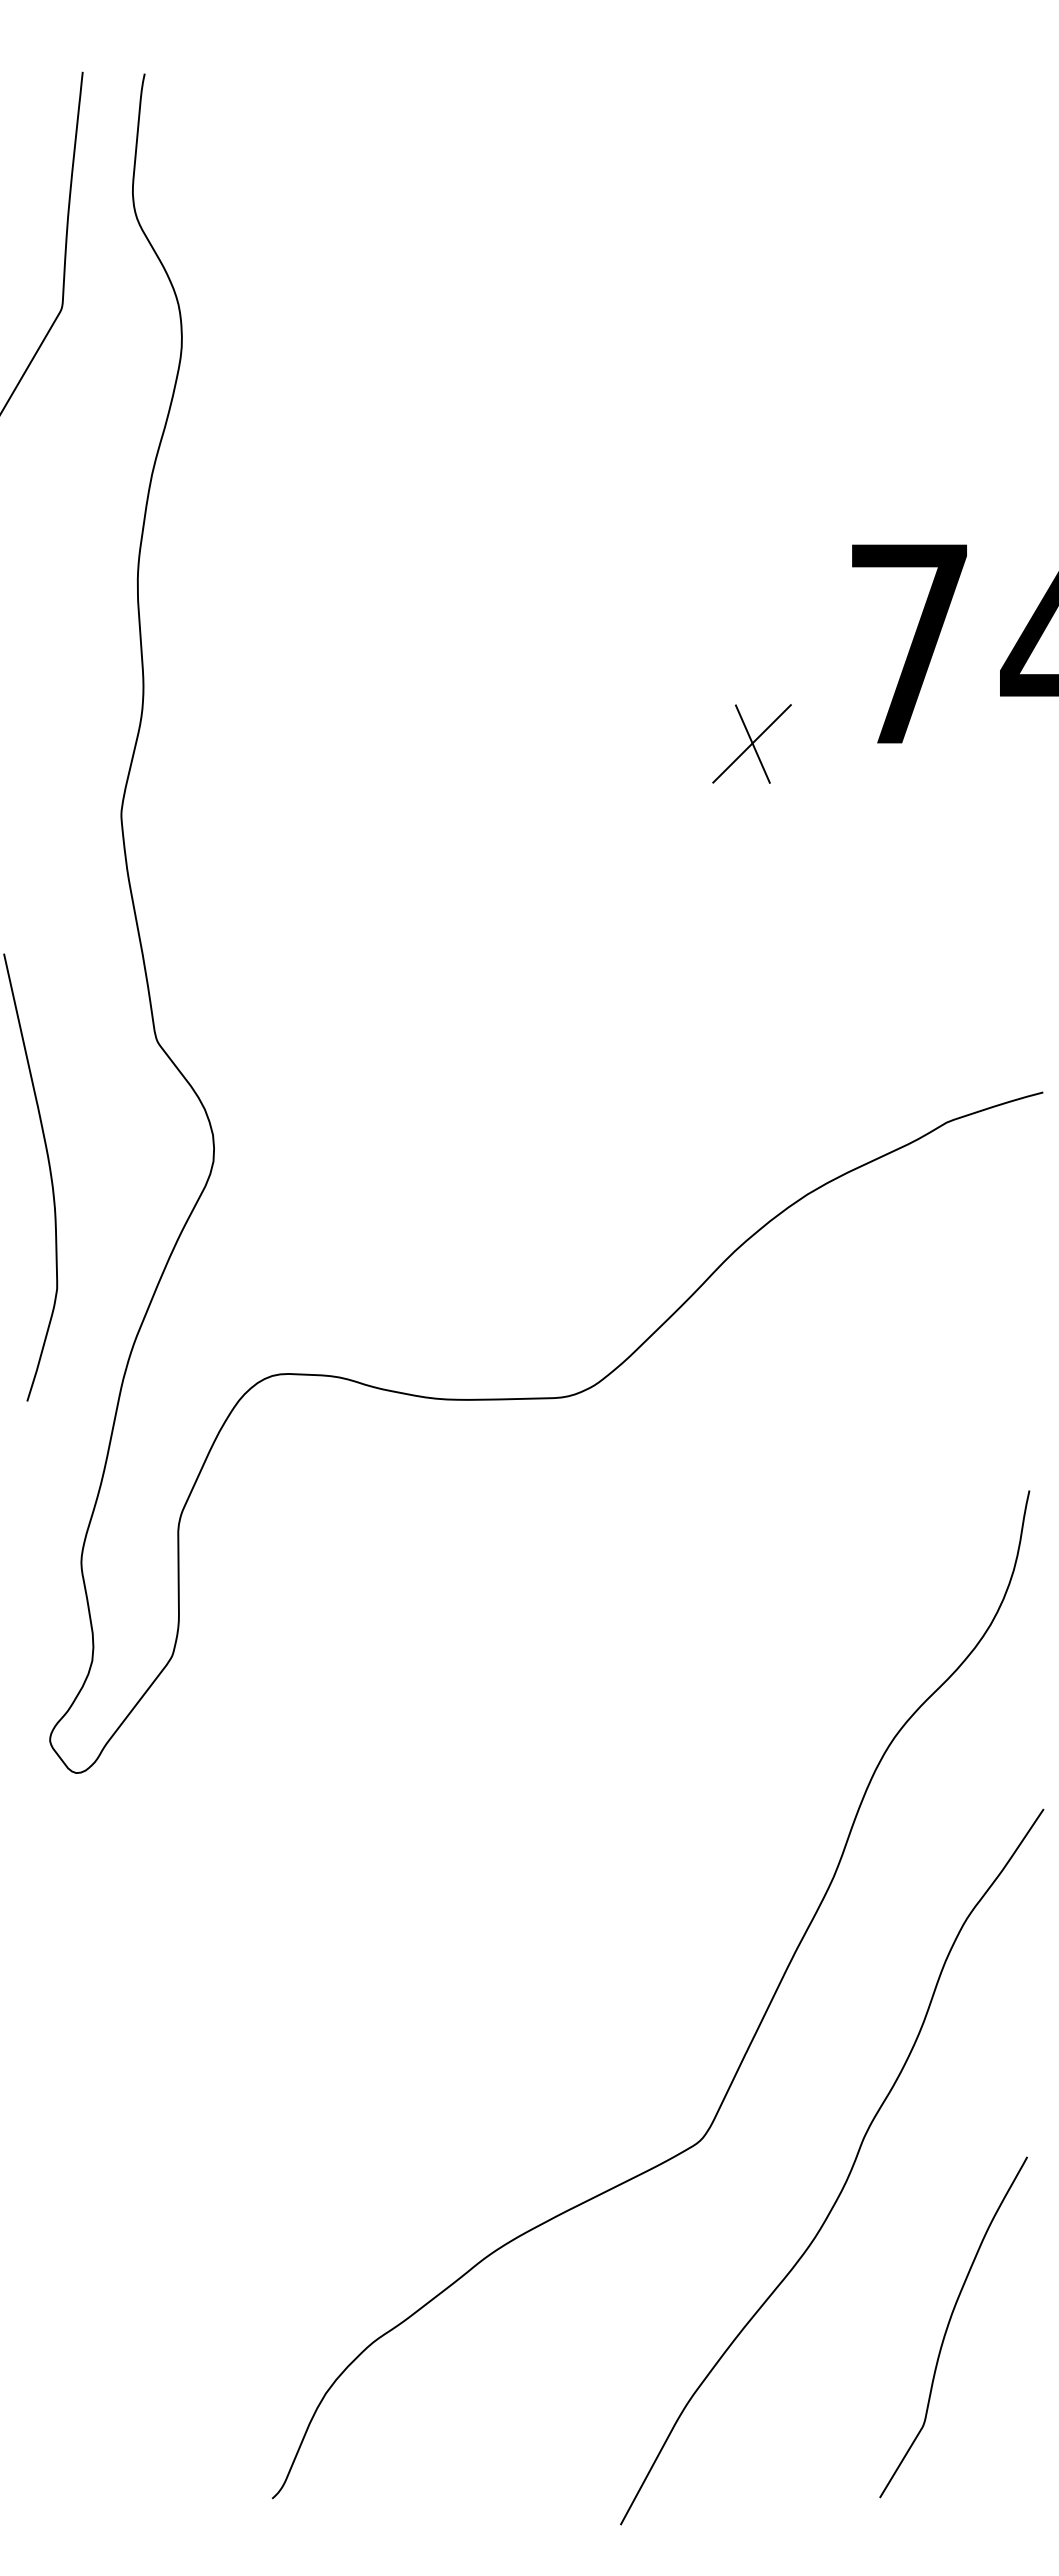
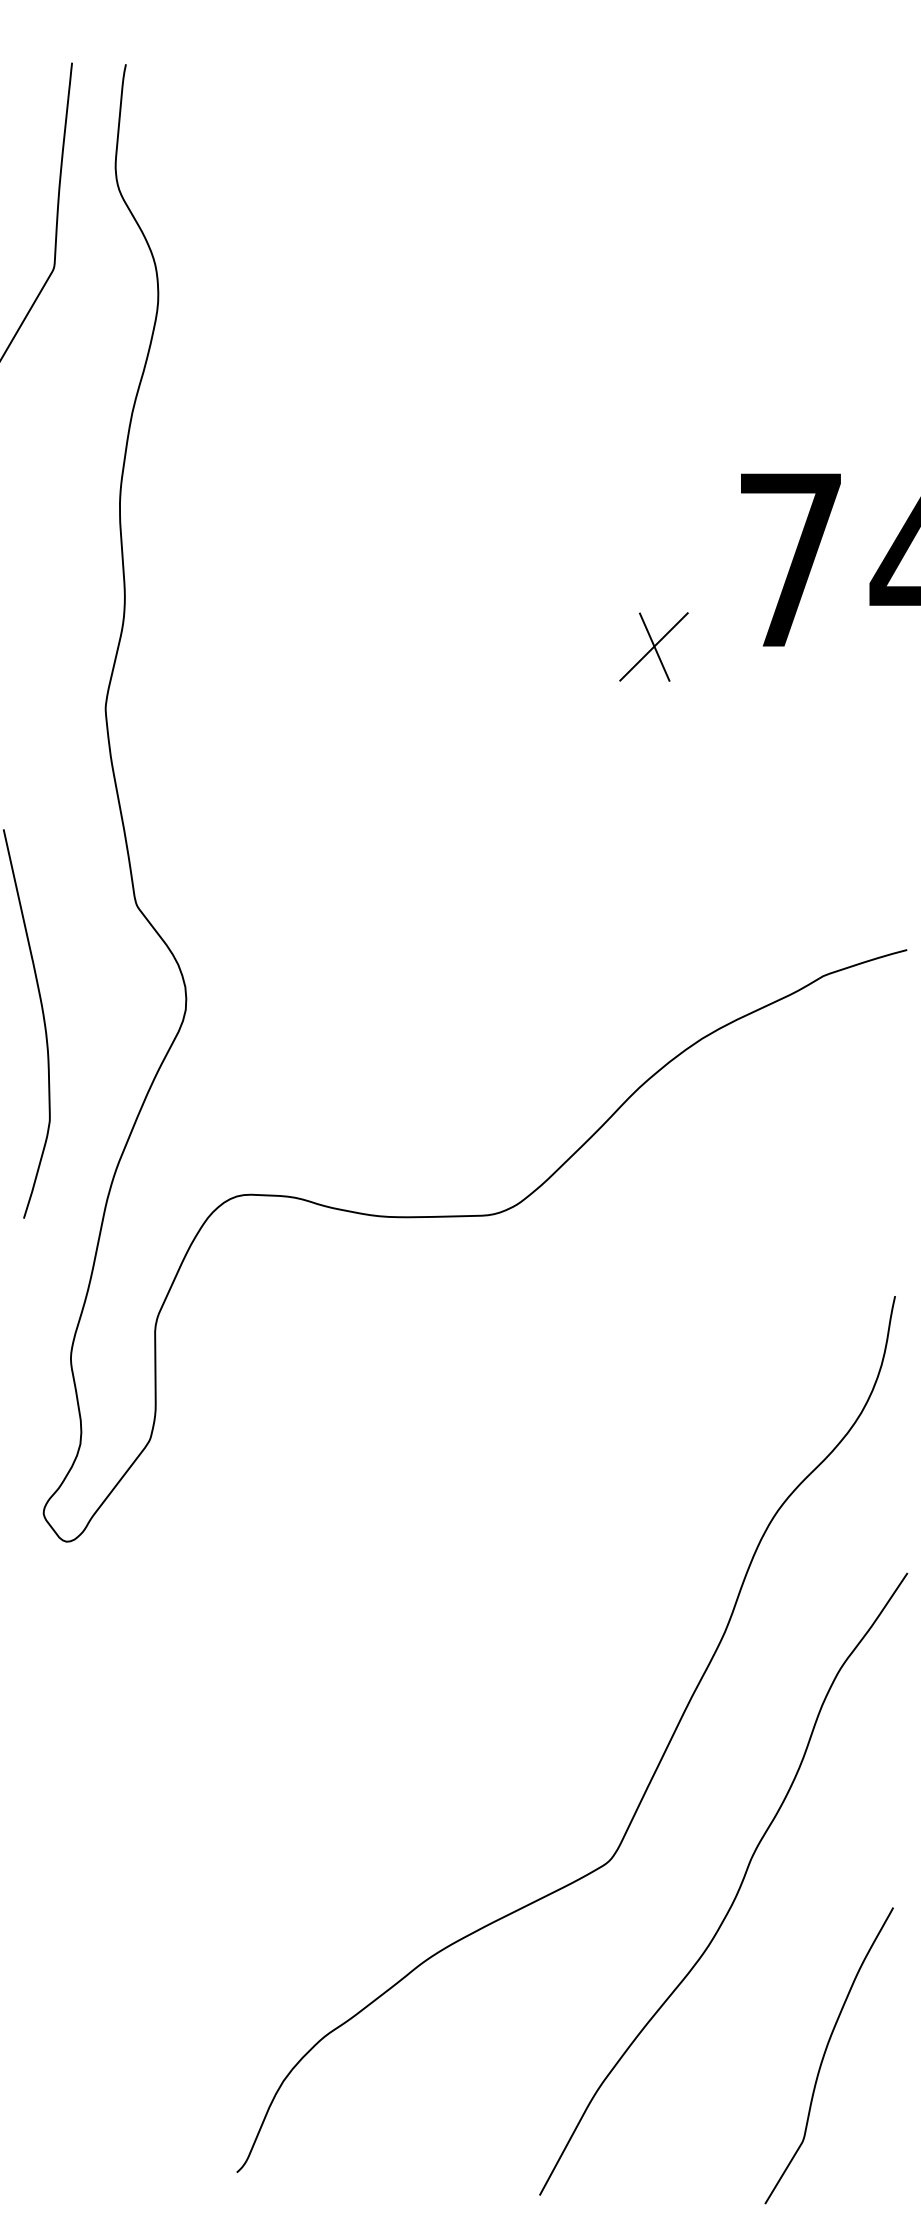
curve: (949, 2324) -> (825, 2053), moved

